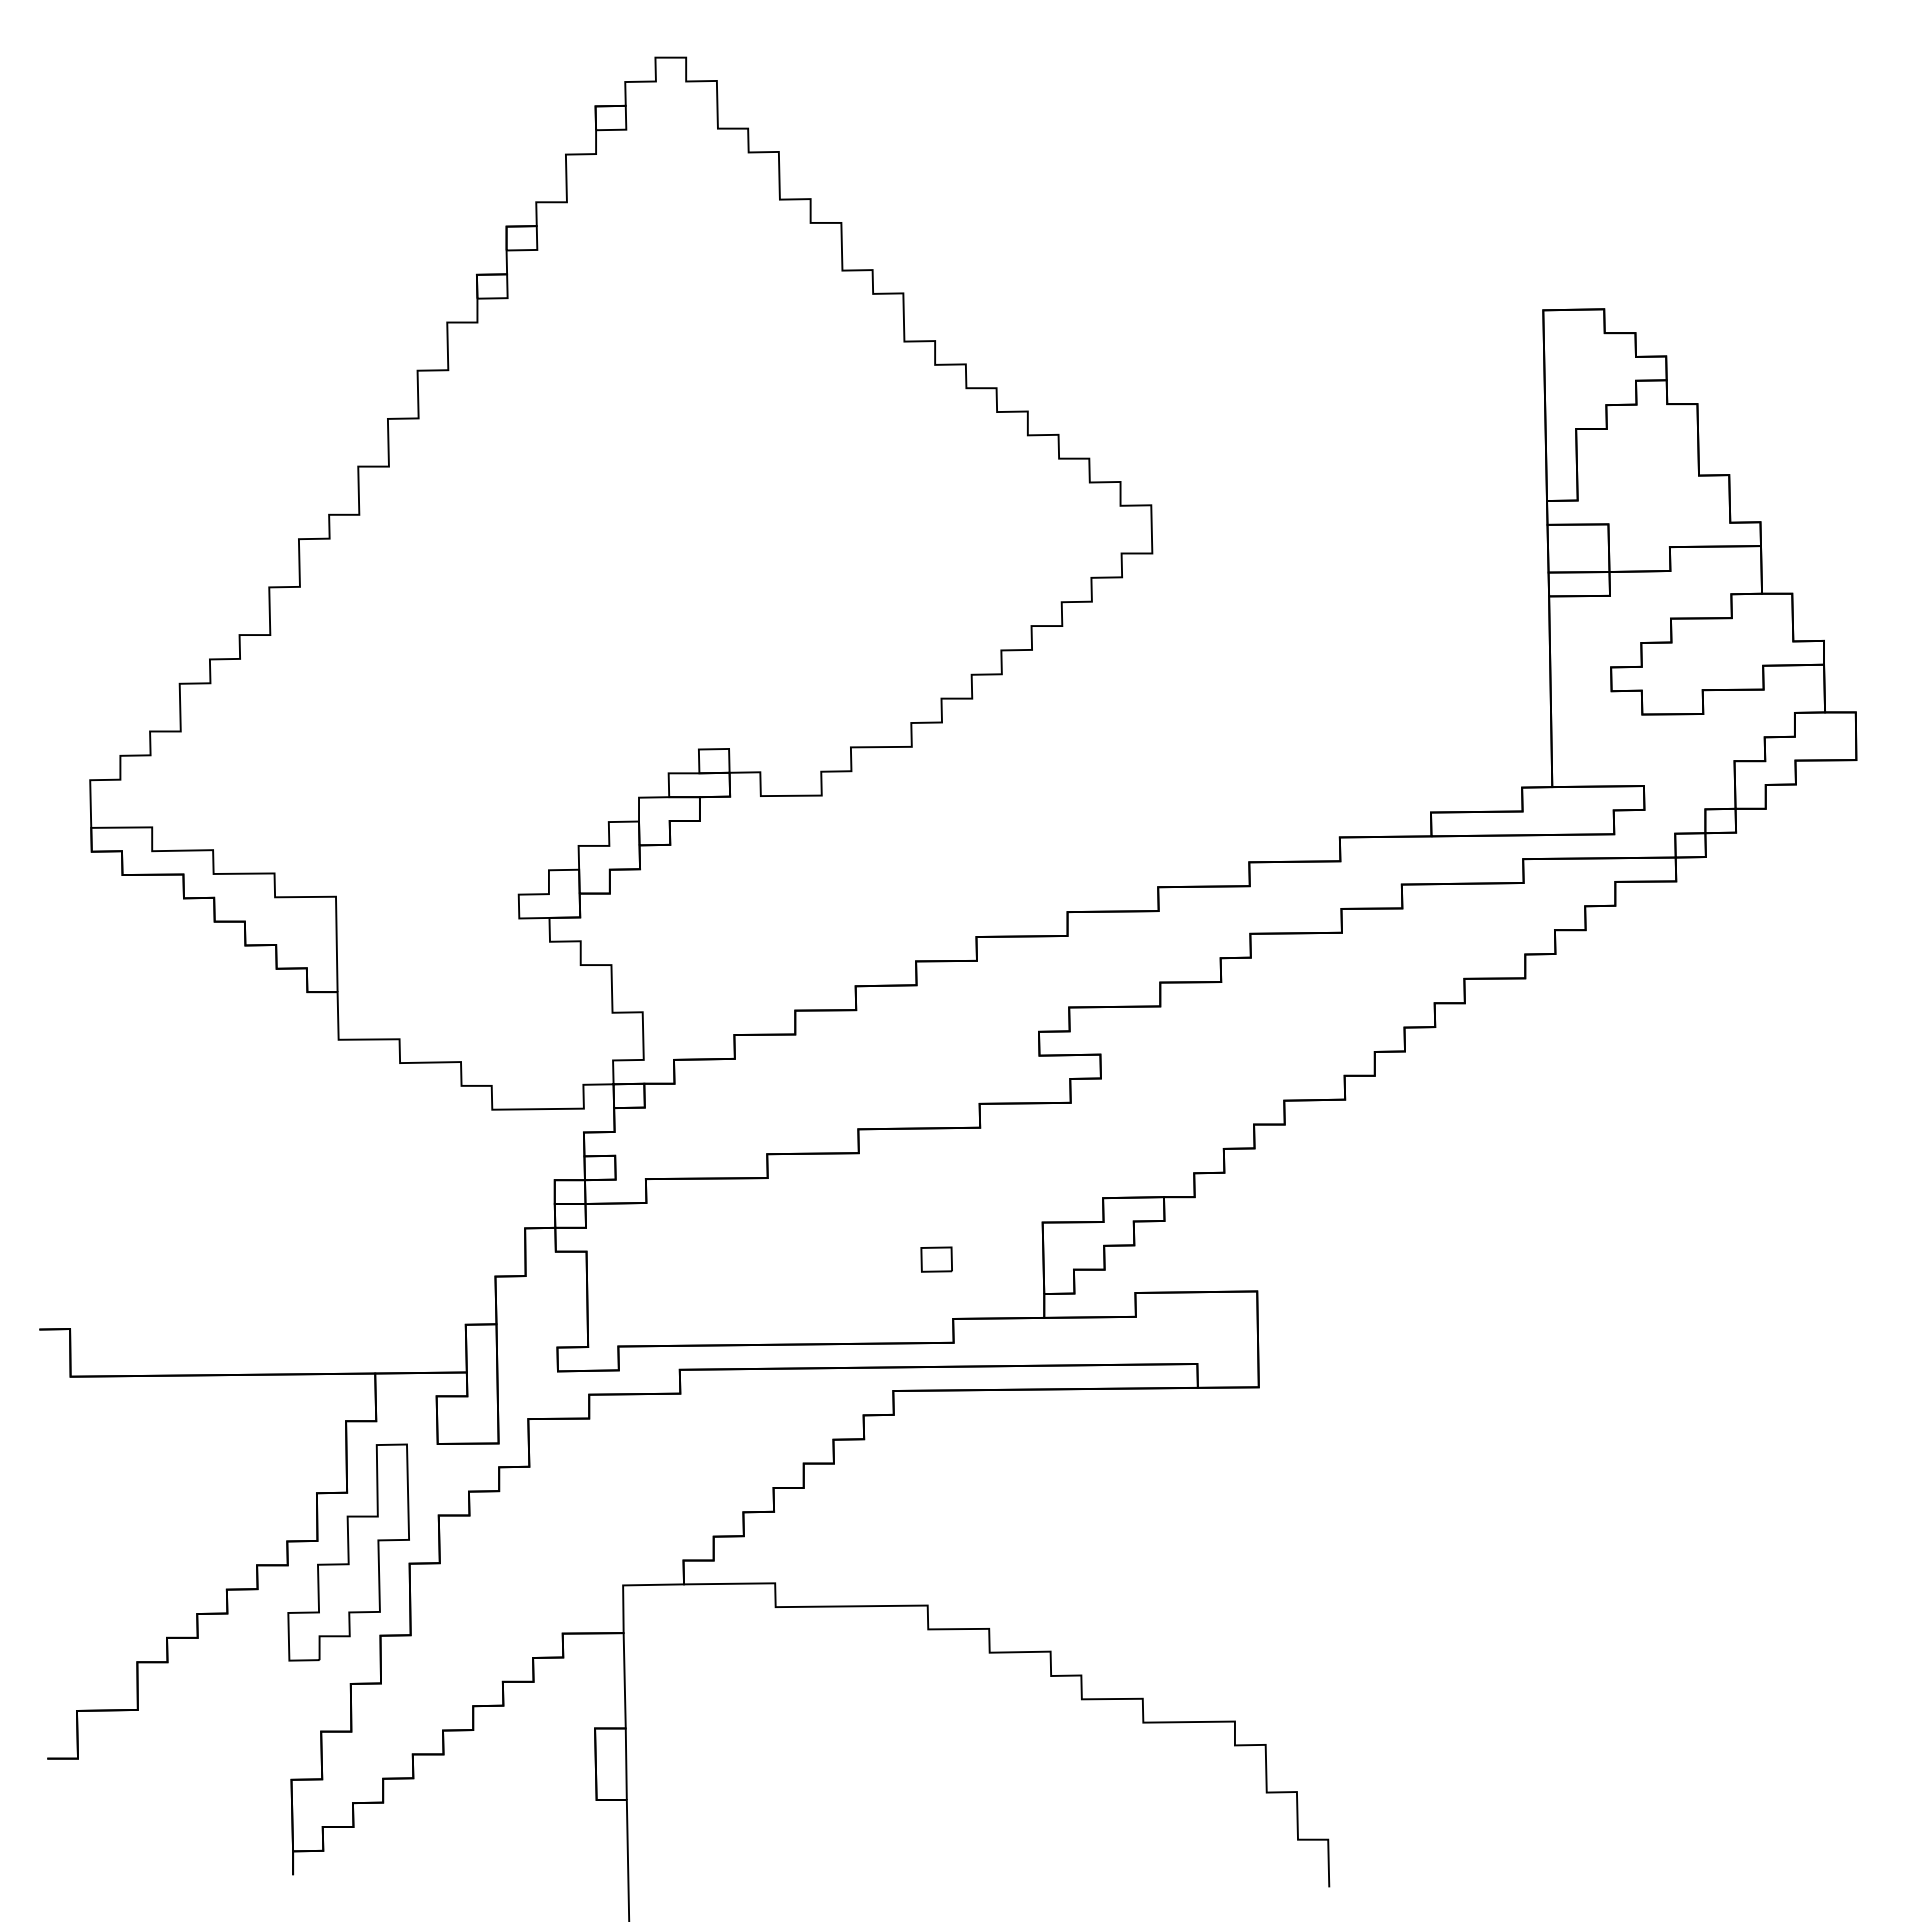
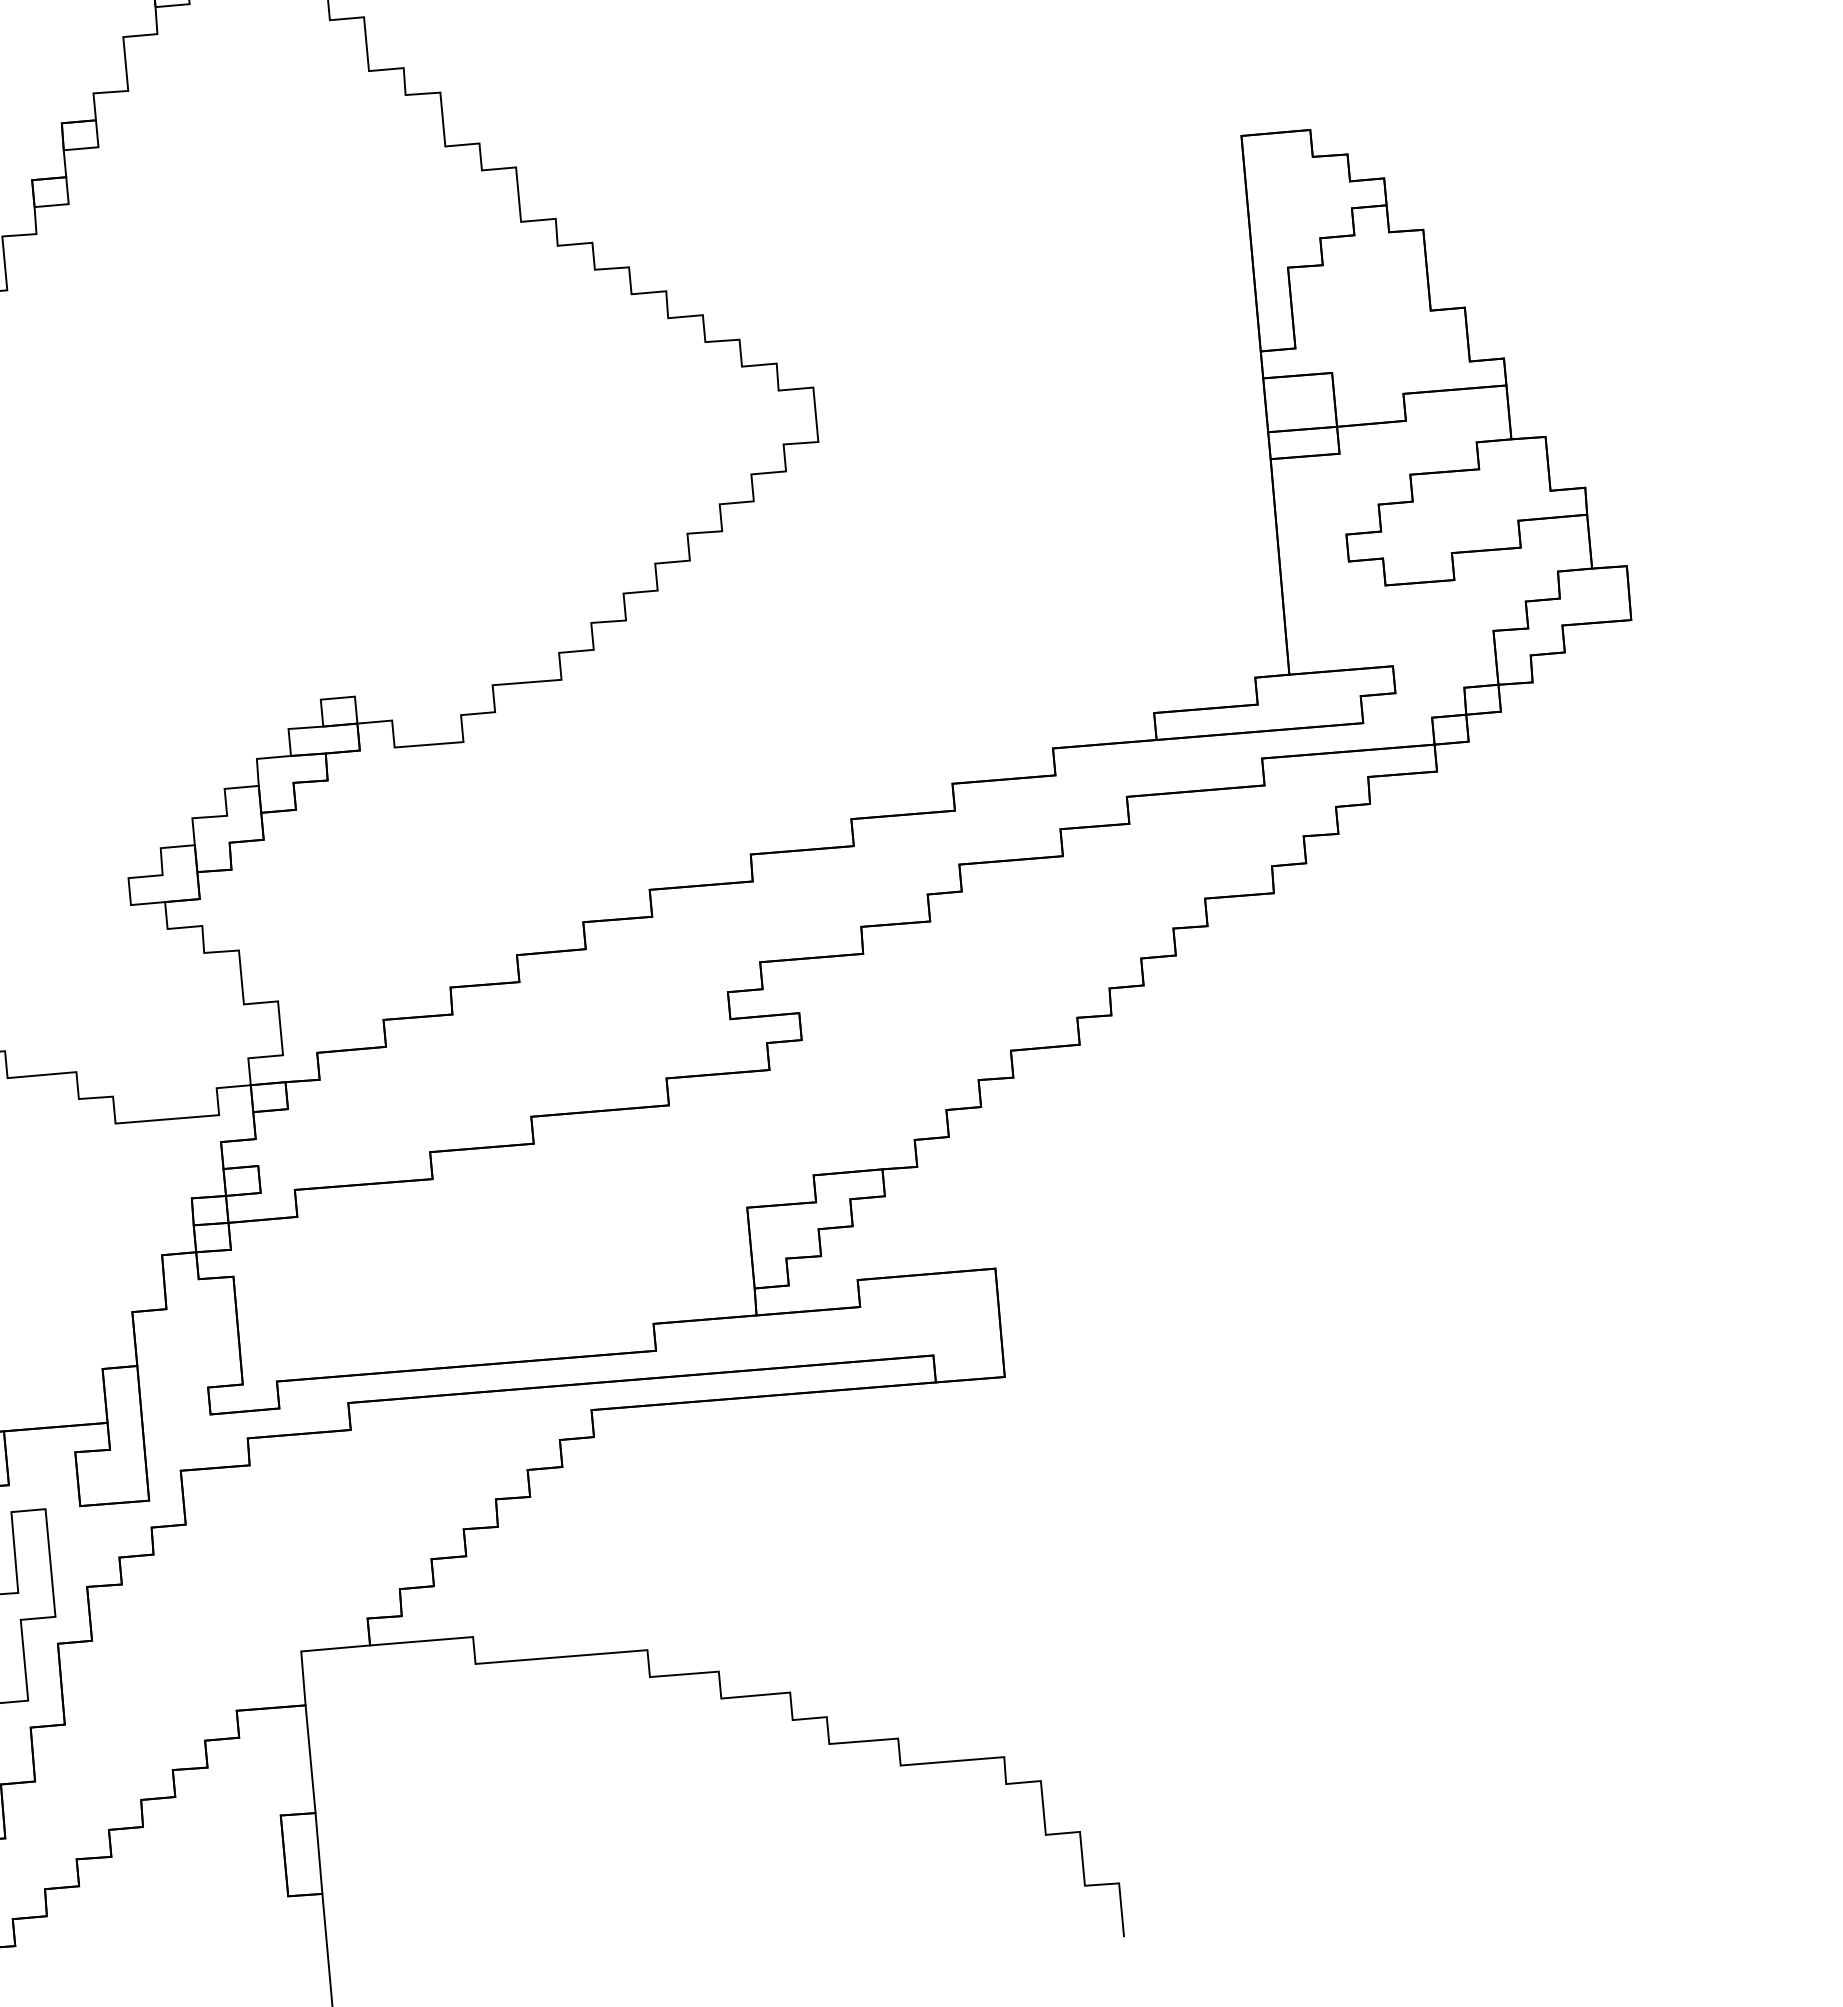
part: (936, 1259) -> (630, 1257), removed

